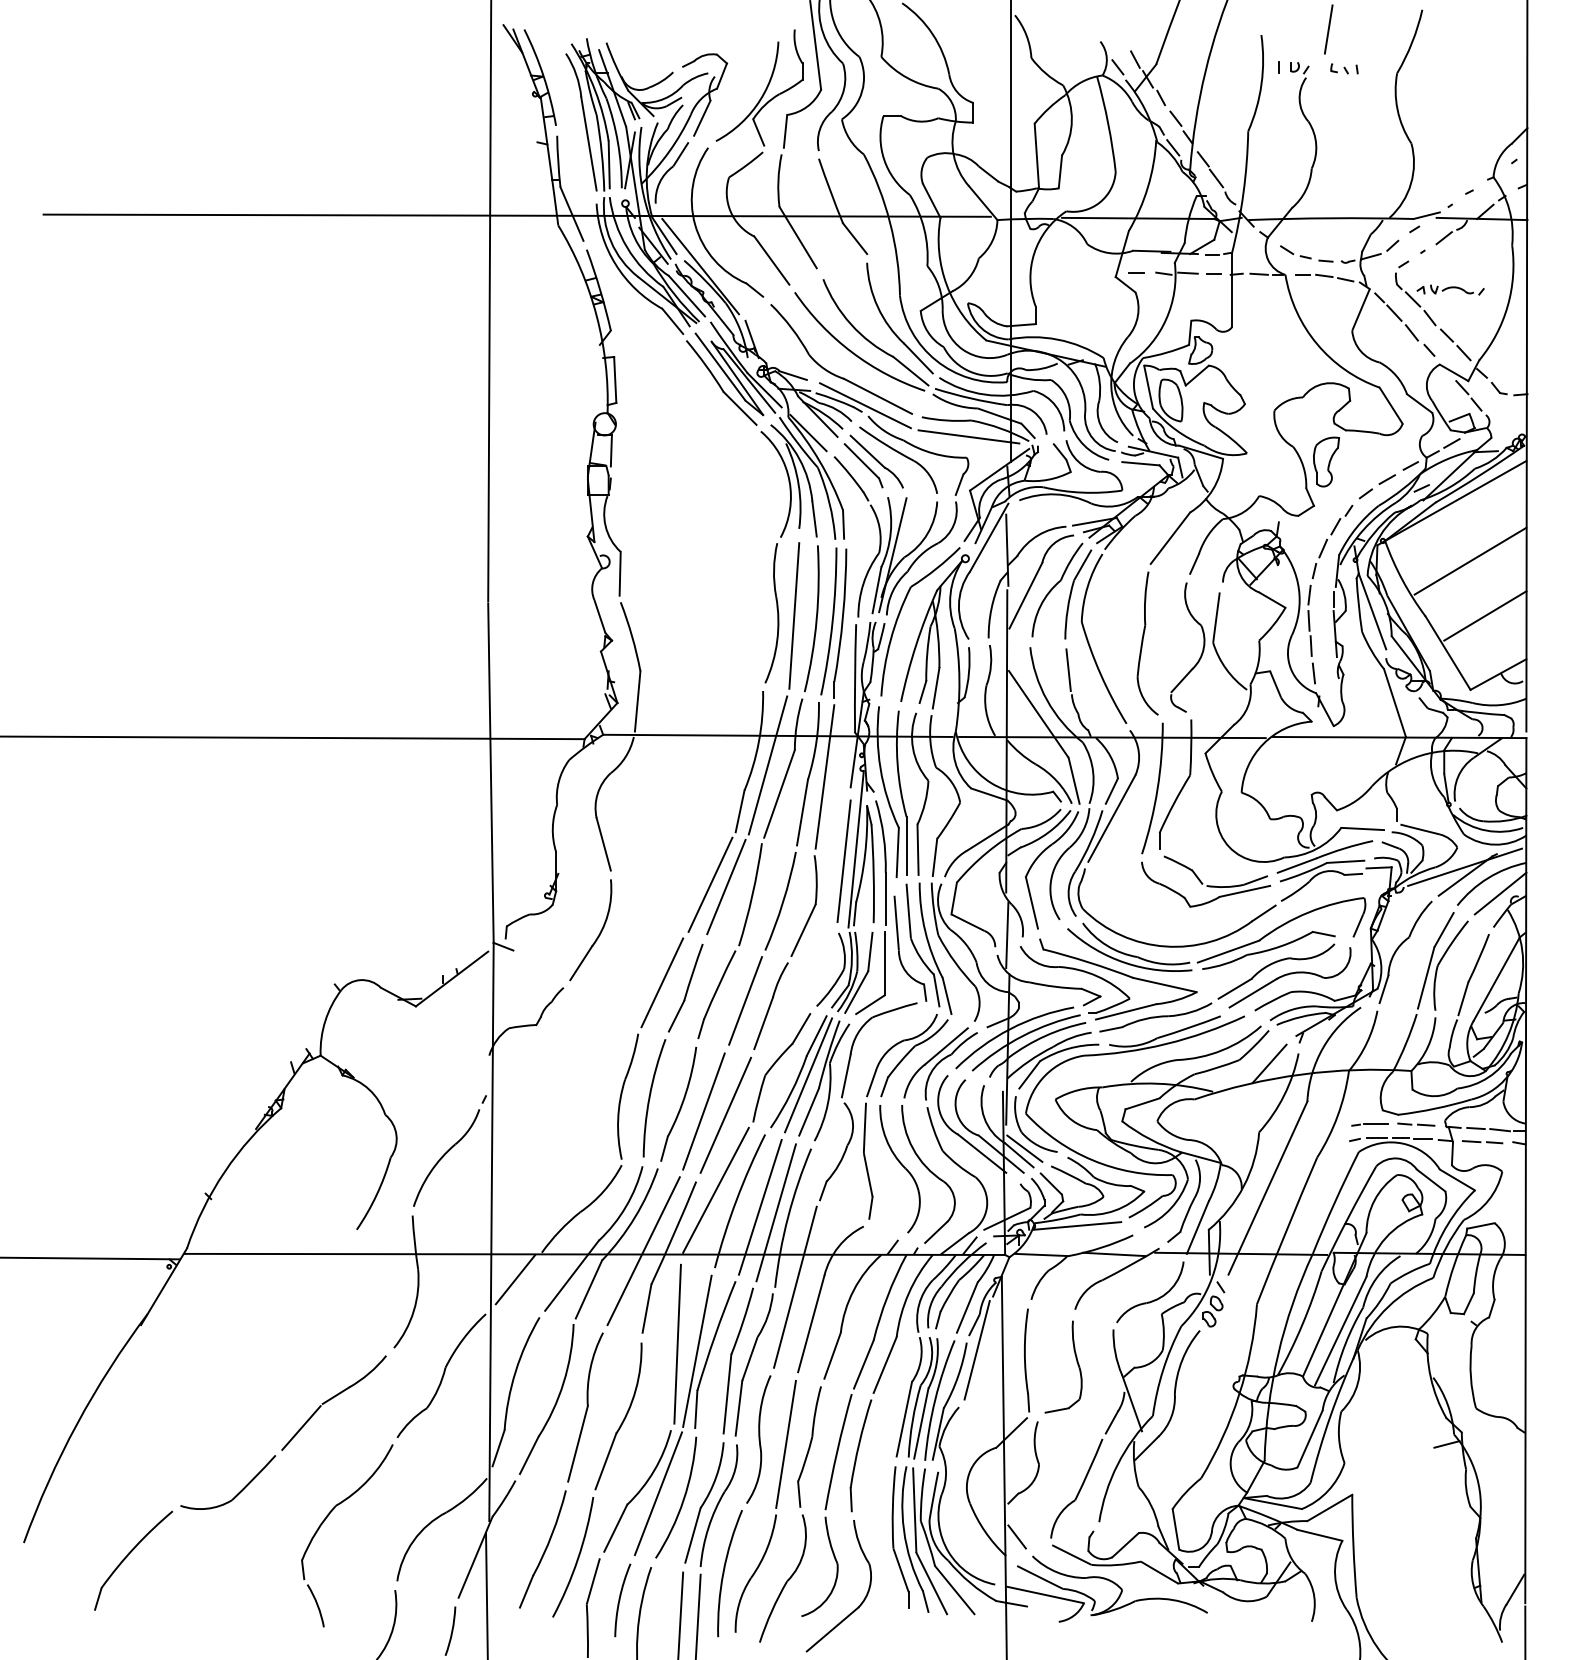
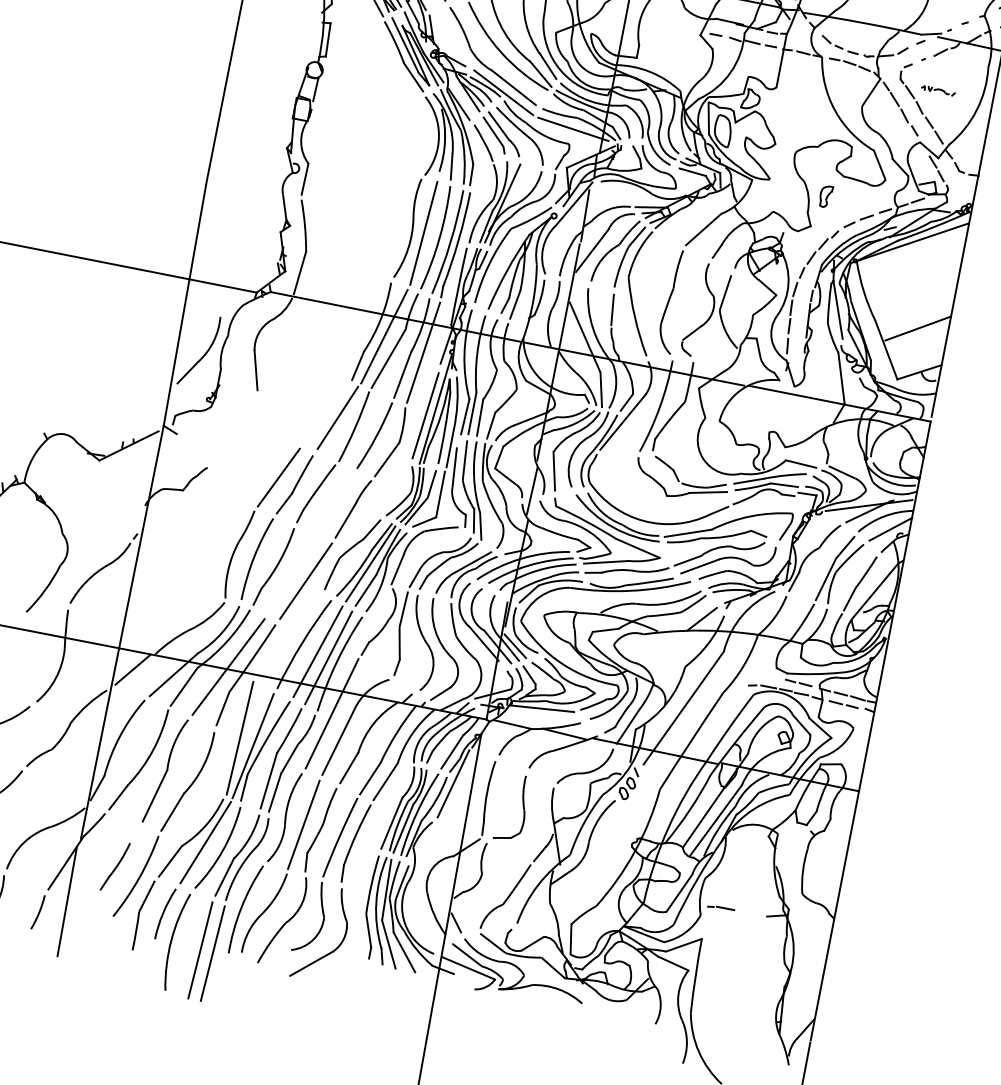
part: (1450, 289) -> (938, 90), size x0.7
part: (1326, 461) -> (825, 196), size x0.6
line: (1470, 560) -> (915, 286), removed
line: (710, 884) -> (326, 413), removed
part: (598, 934) -> (204, 354), moved
line: (745, 1000) -> (335, 501), removed
line: (703, 1111) -> (290, 575), removed
part: (1369, 1124) -> (720, 908), moved
line: (715, 1189) -> (288, 632), removed
part: (542, 1549) -> (115, 866), size x0.6

